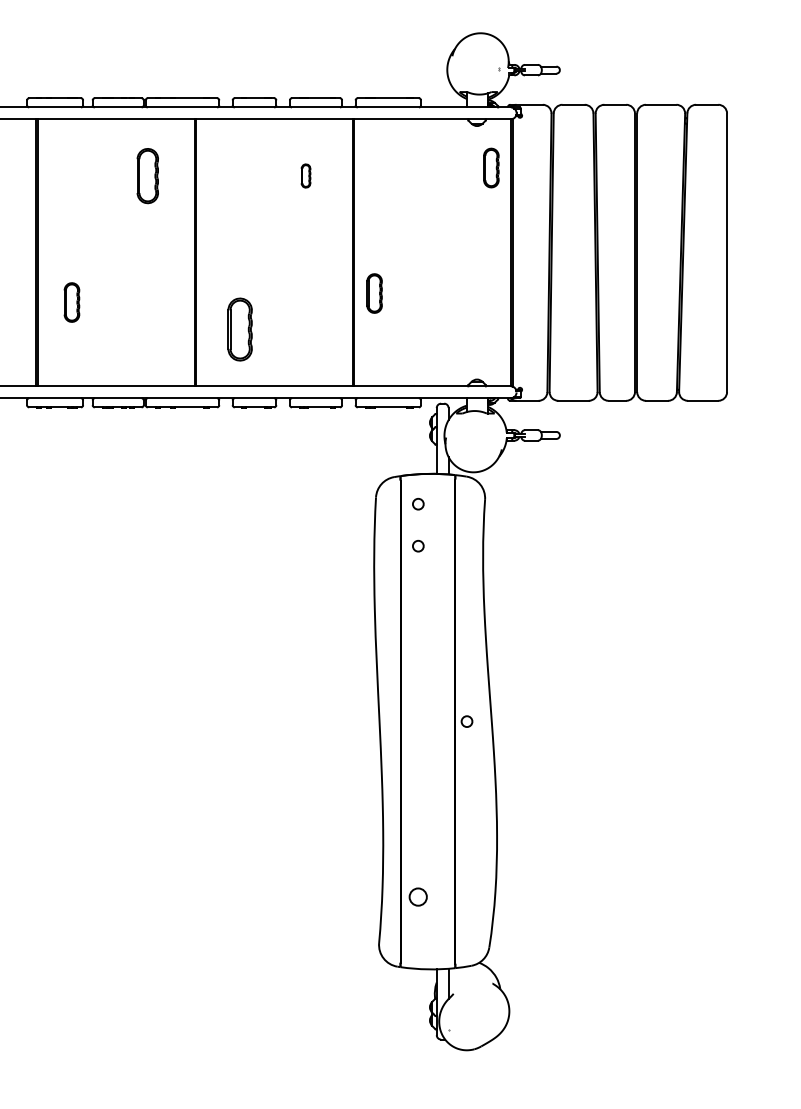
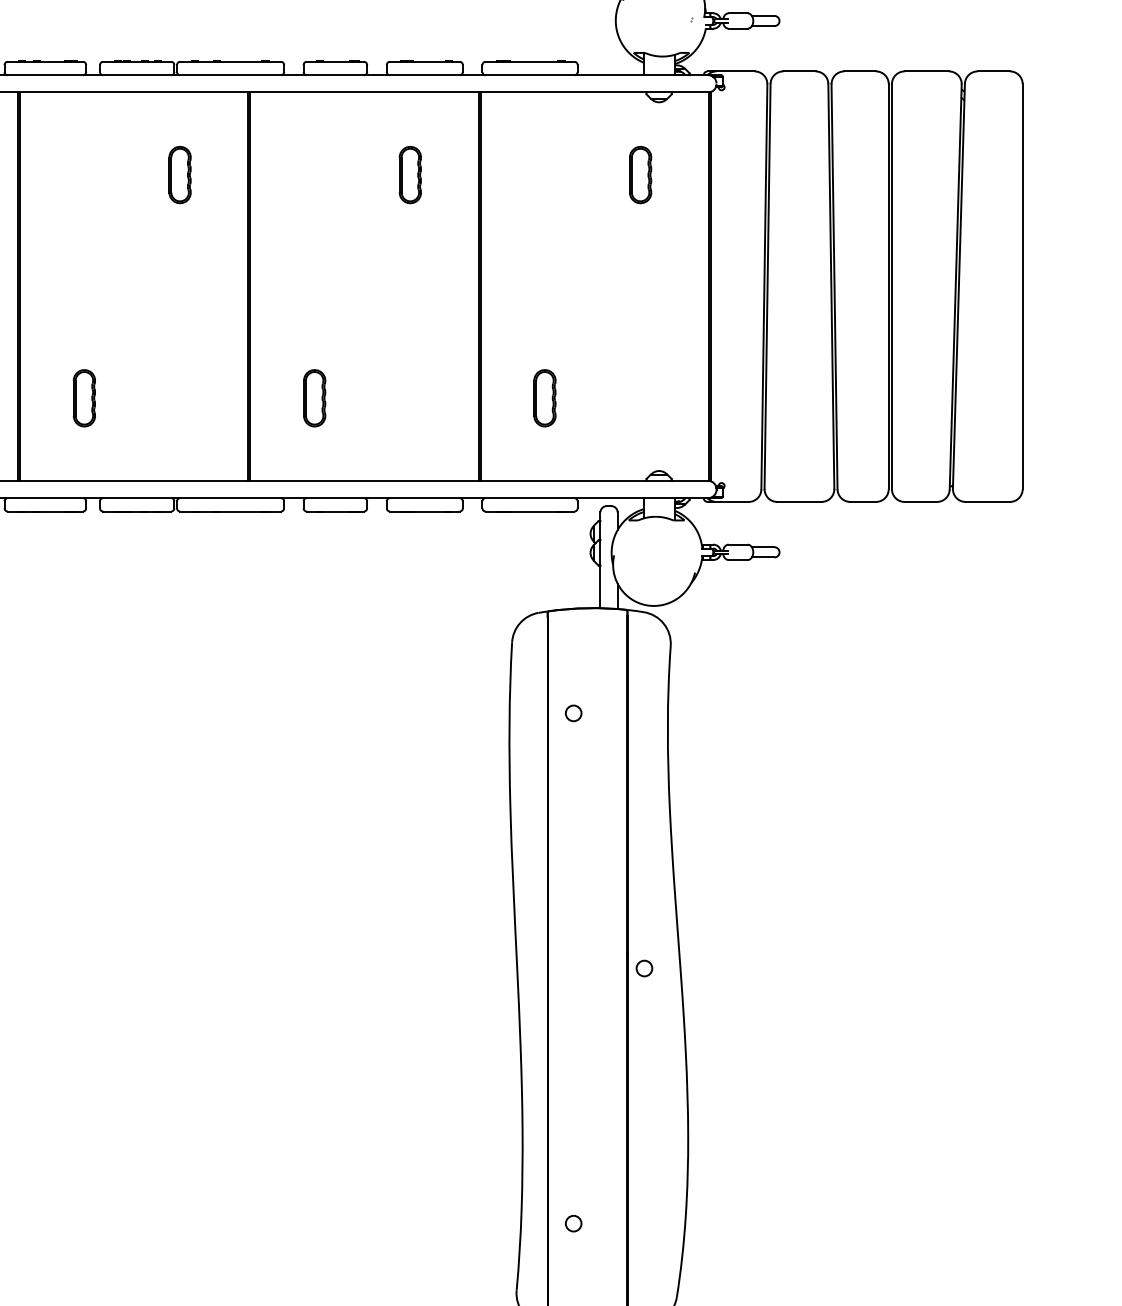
part: (491, 167) -> (640, 174), moved
part: (147, 175) -> (179, 174), size x0.71
part: (305, 175) -> (409, 174), size x1.67
part: (374, 293) -> (544, 398), moved
part: (71, 302) -> (83, 398), moved
part: (240, 329) -> (315, 398), size x0.62
circle: (418, 503) -> (573, 651), removed
circle: (418, 896) -> (573, 1222), size x0.62

